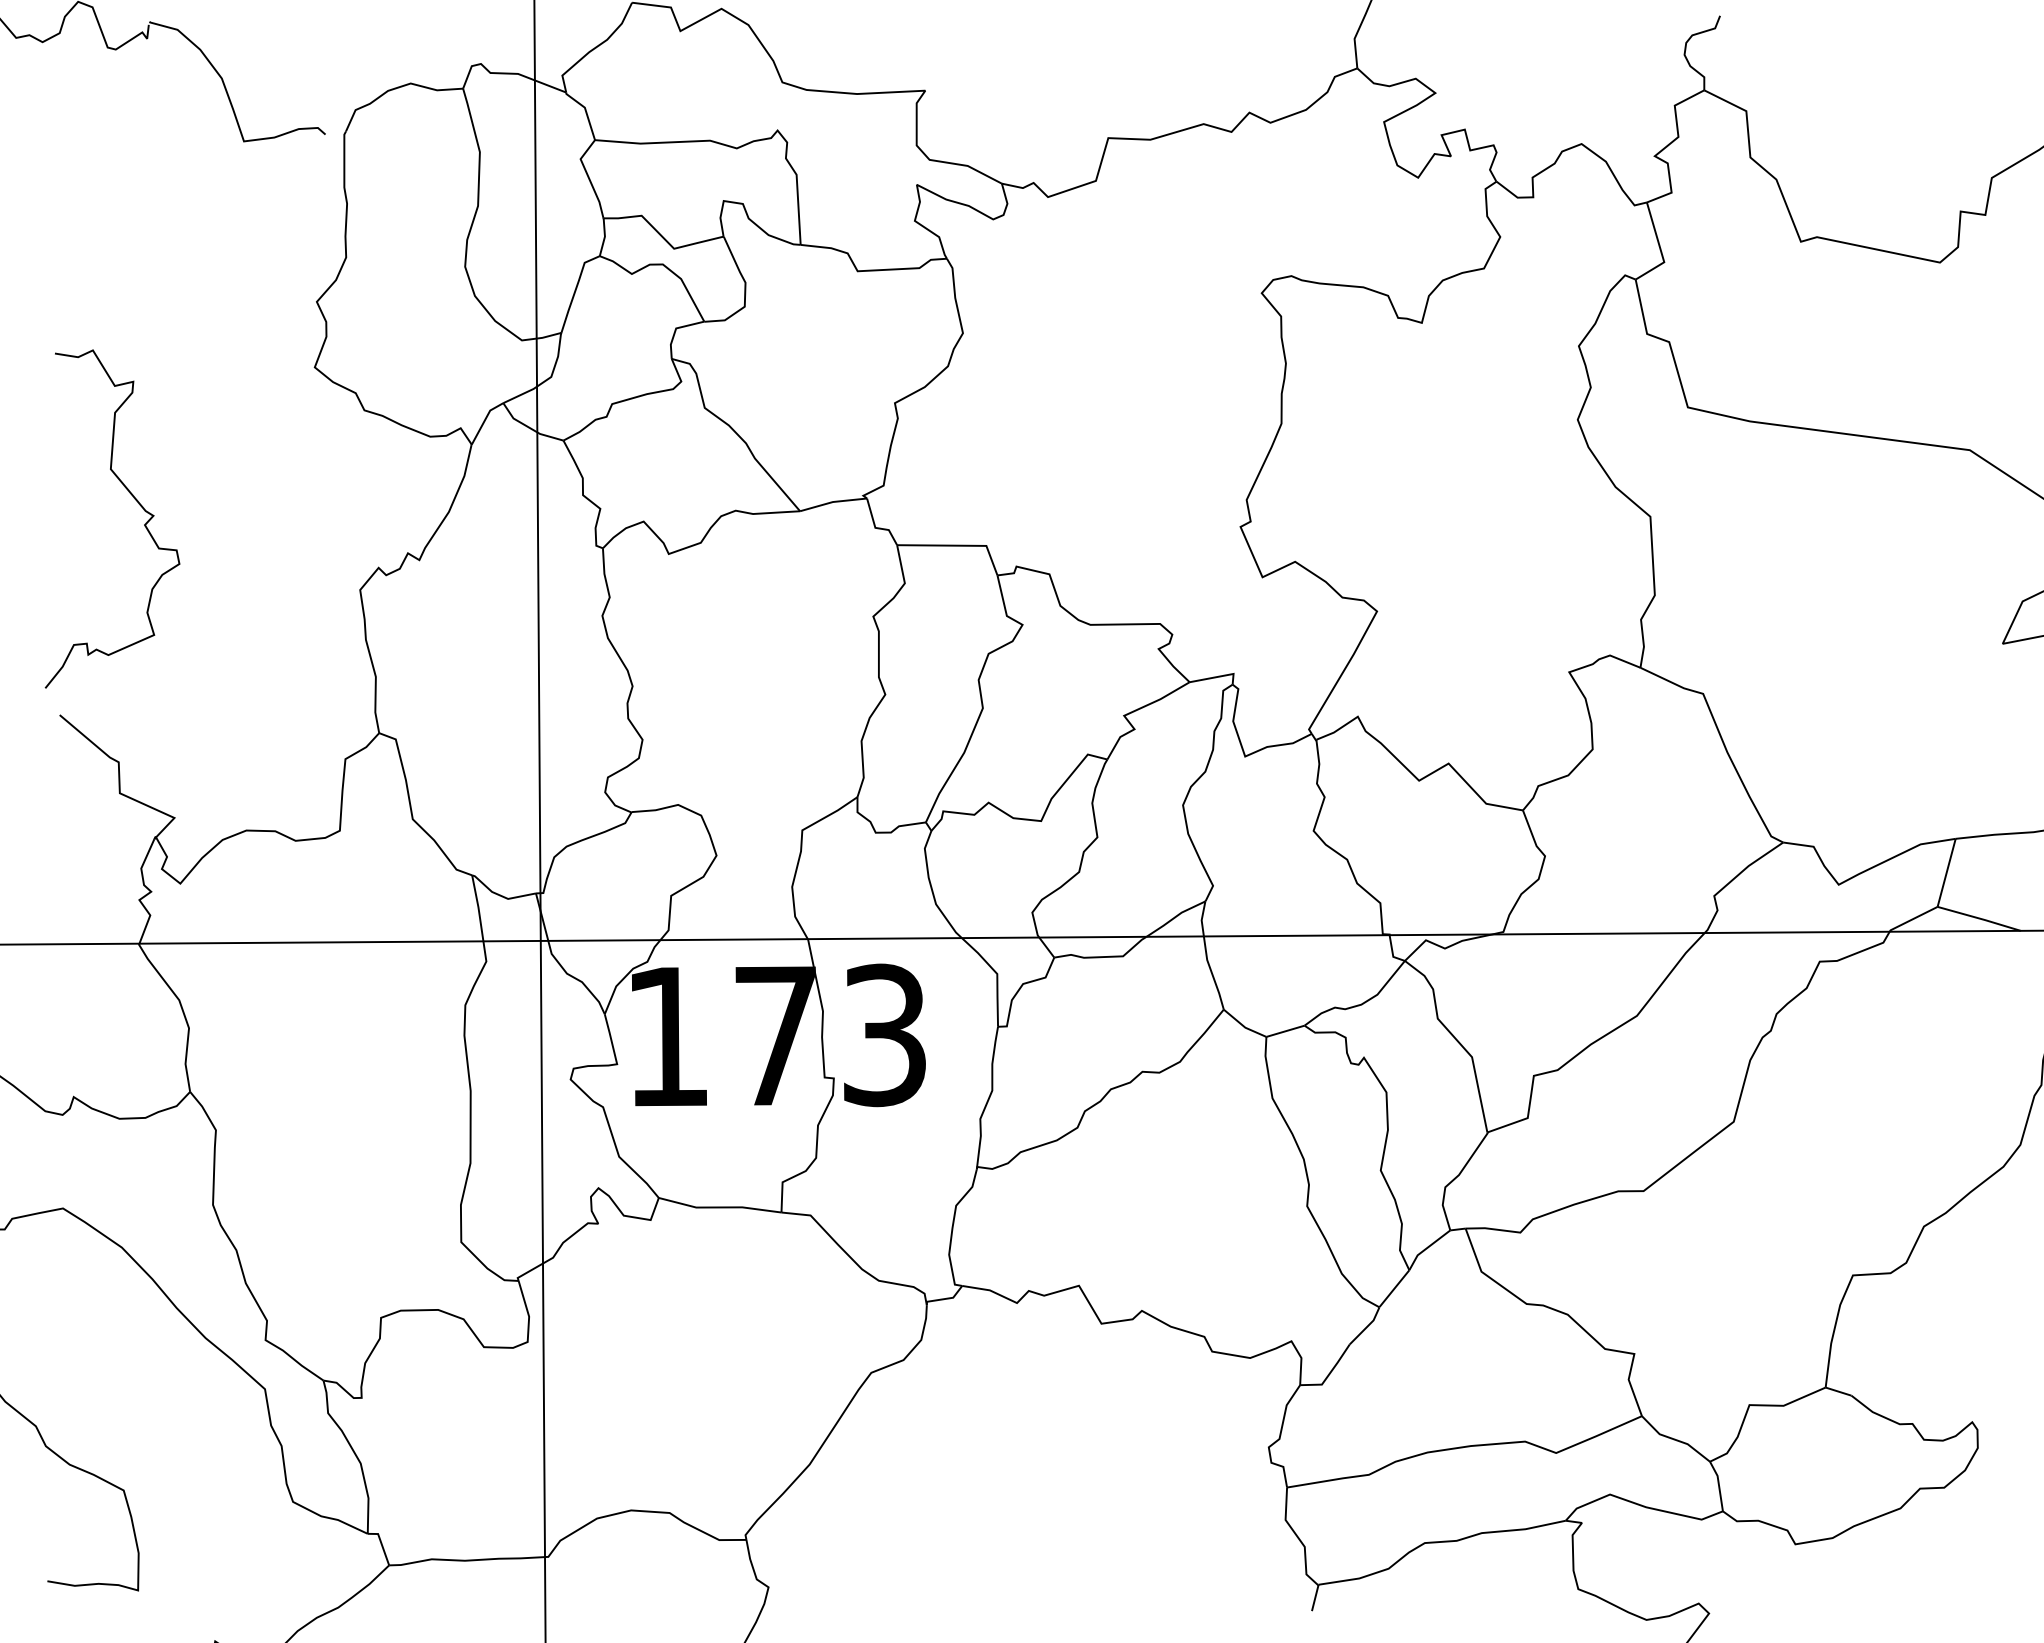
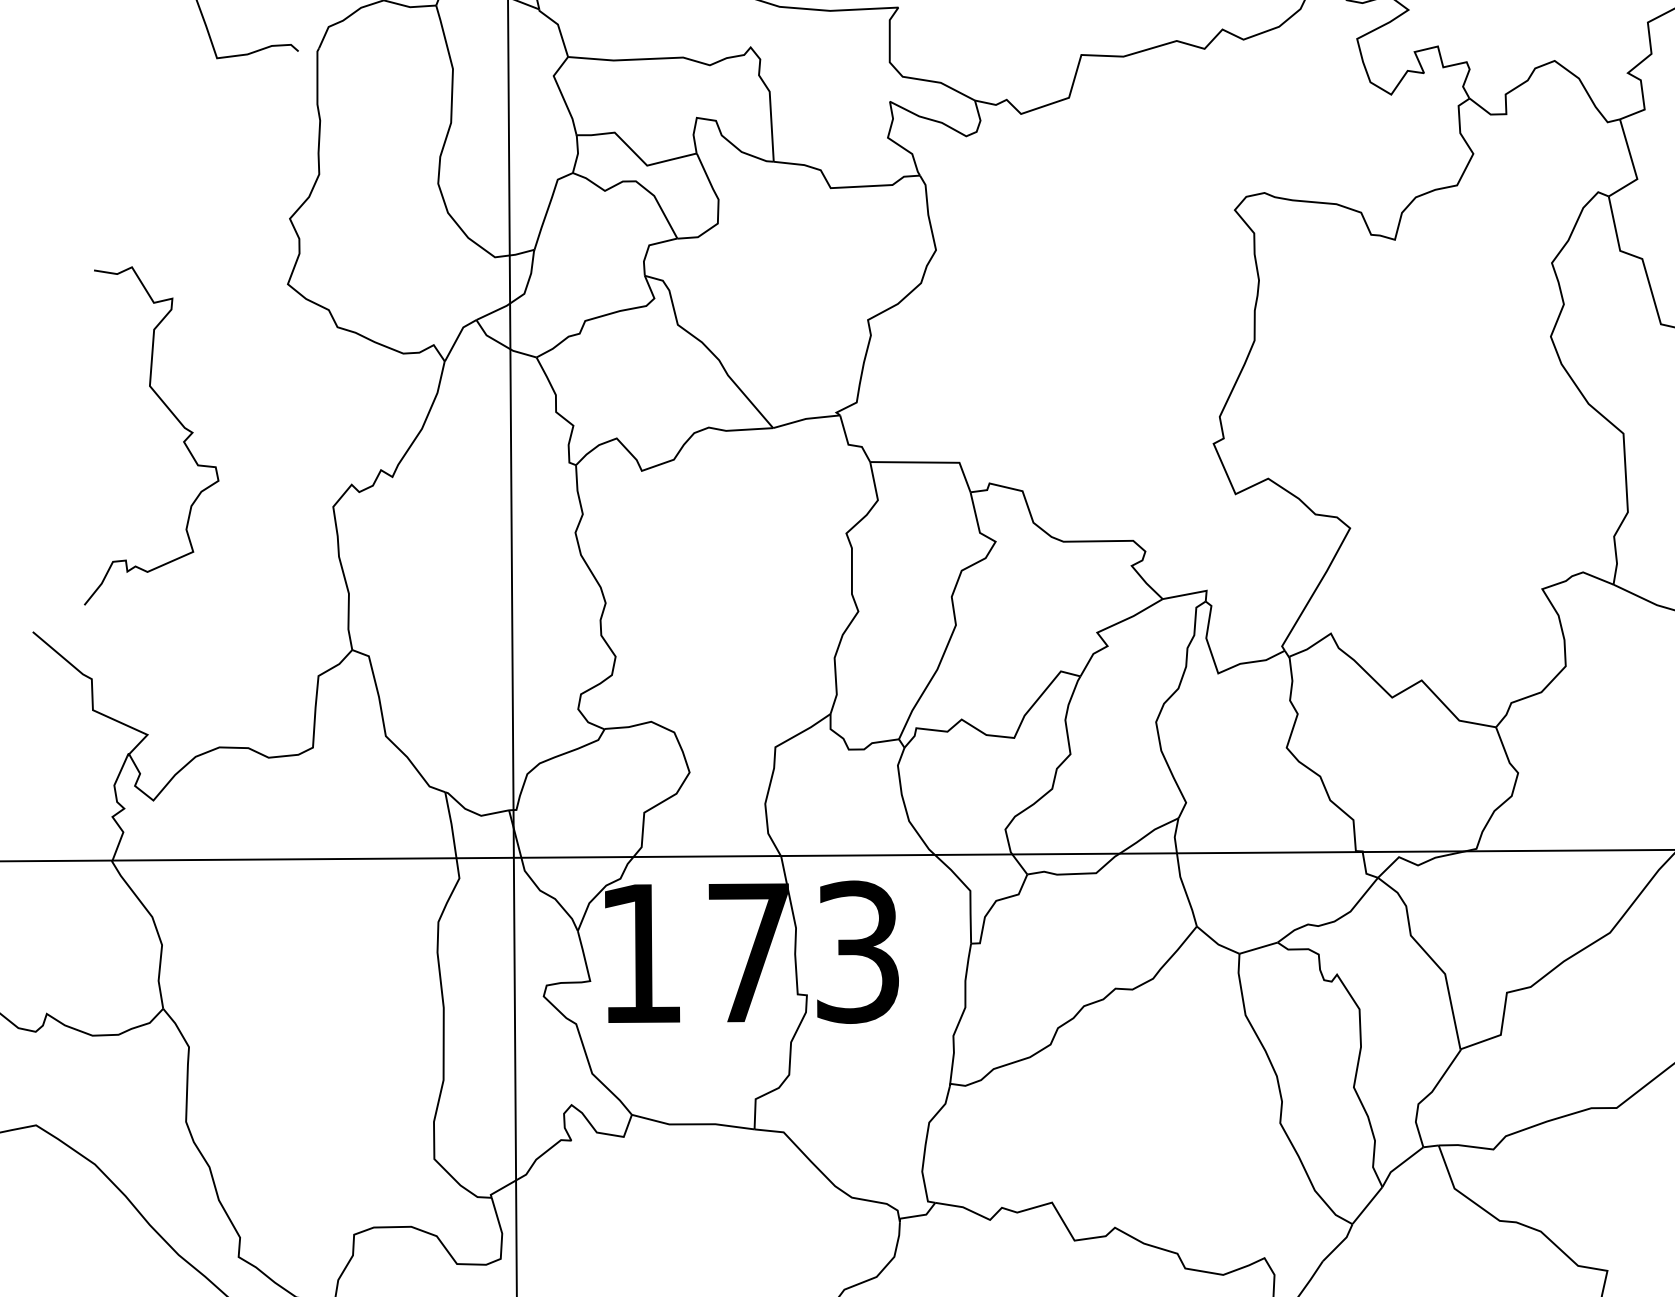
curve: (134, 499) -> (173, 416), moved

